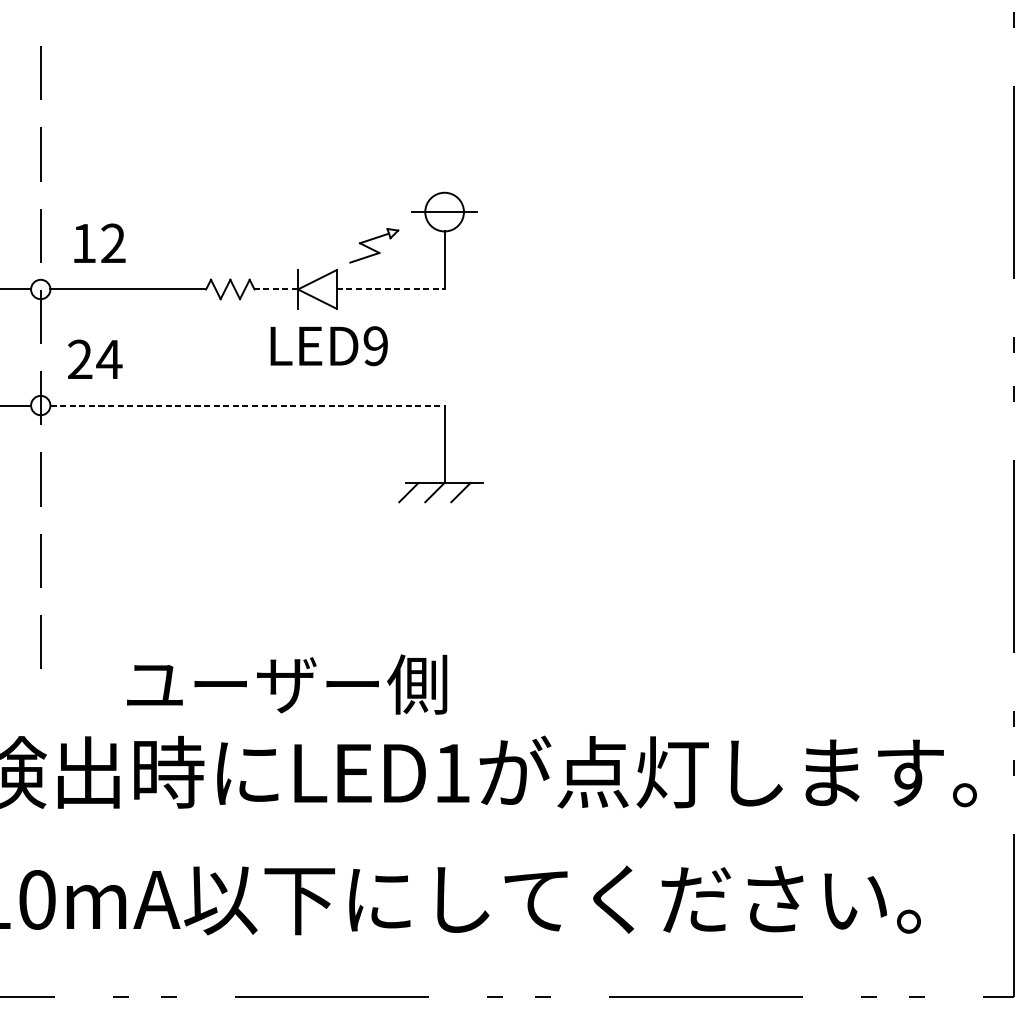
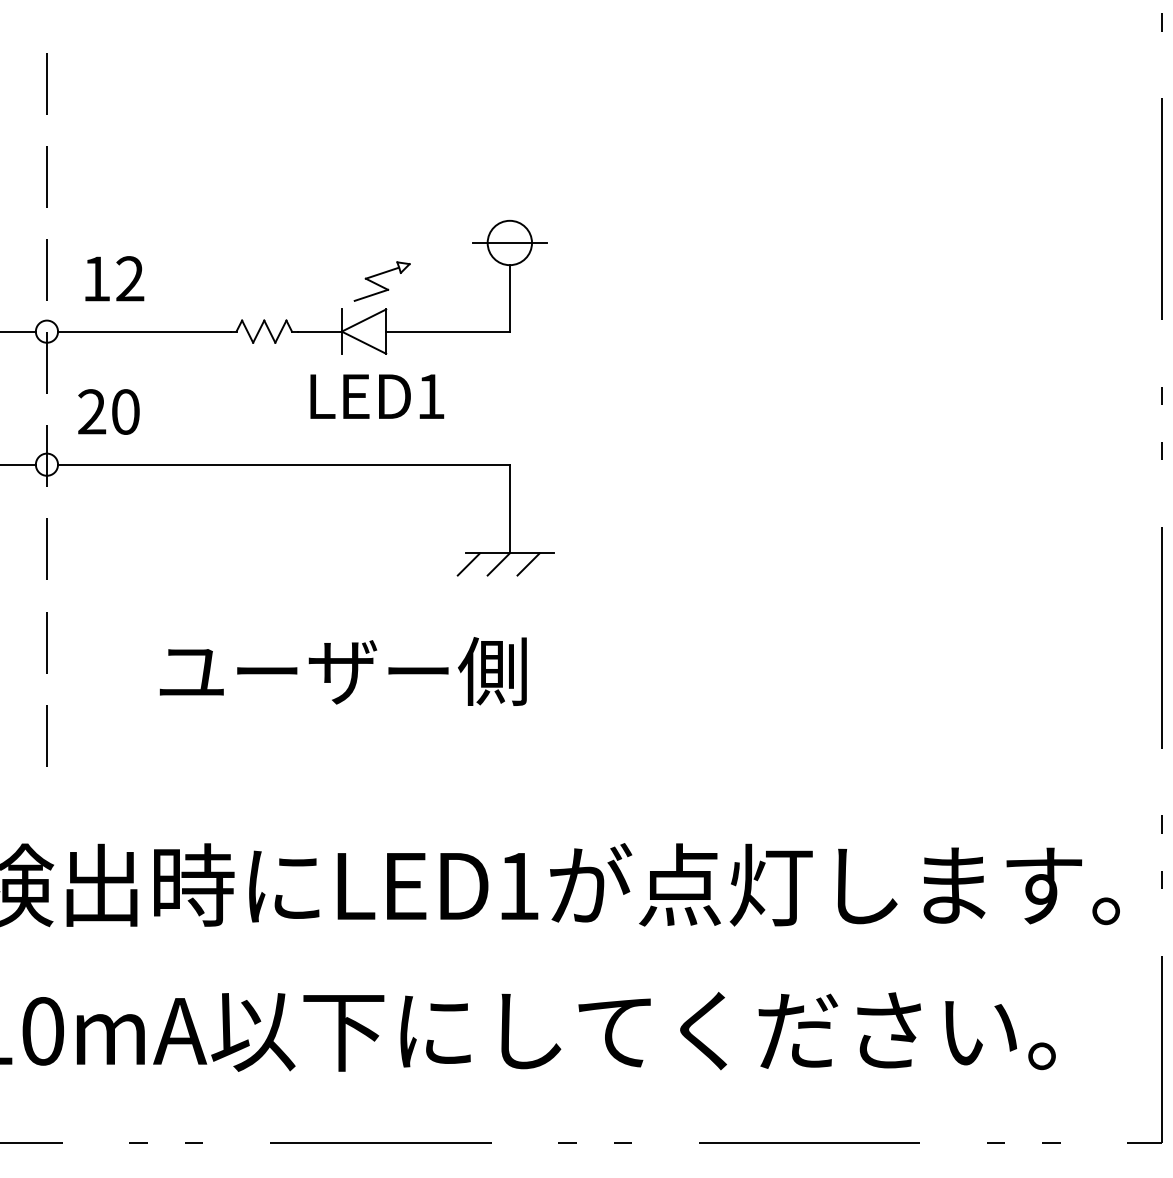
part: (373, 245) -> (381, 281), moved
line: (278, 289) -> (319, 331), dashed -> solid
line: (391, 289) -> (448, 331), dashed -> solid
text: (375, 346) -> (430, 396), LED9 -> LED1
text: (109, 359) -> (125, 411), 24 -> 20
line: (247, 405) -> (283, 464), dashed -> solid
text: (286, 684) -> (342, 671), moved

